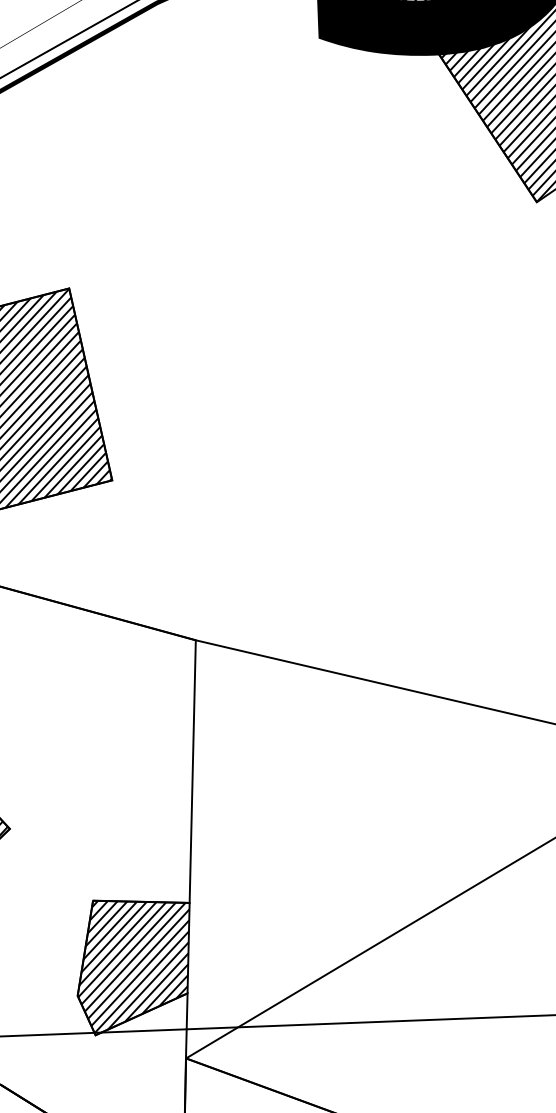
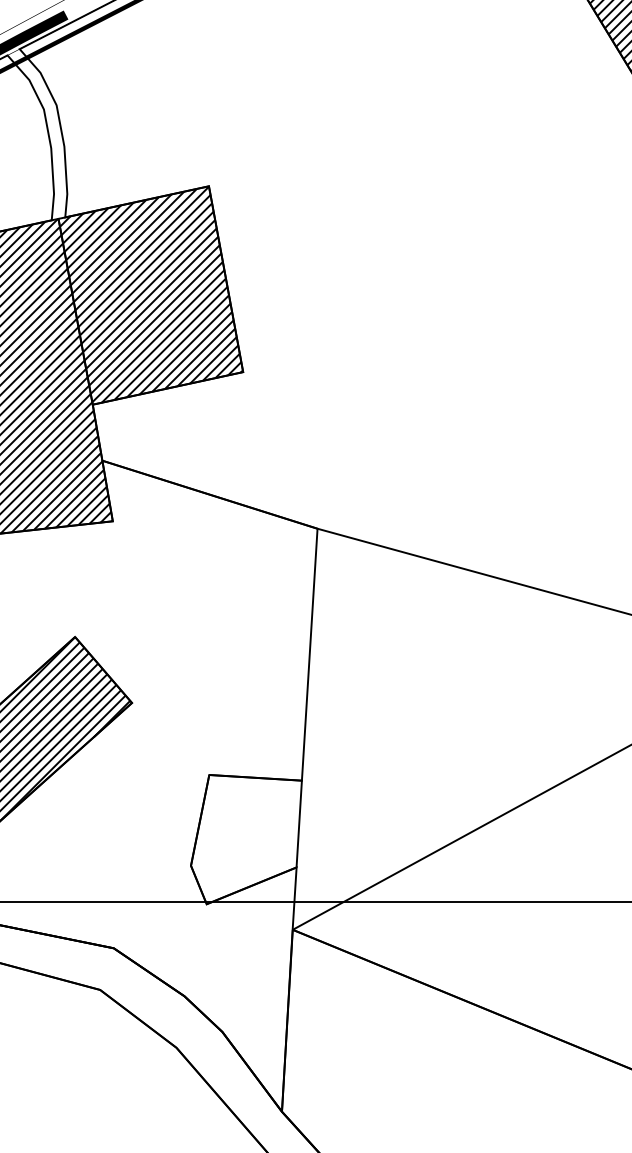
hatch: (134, 965) -> (246, 838), removed

